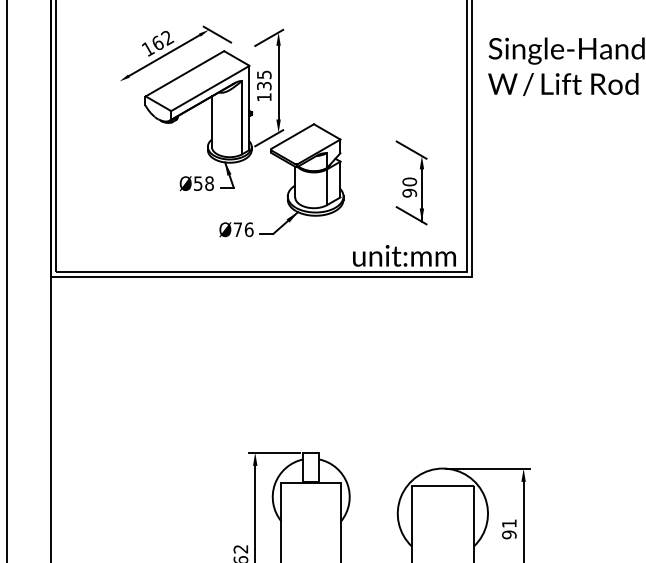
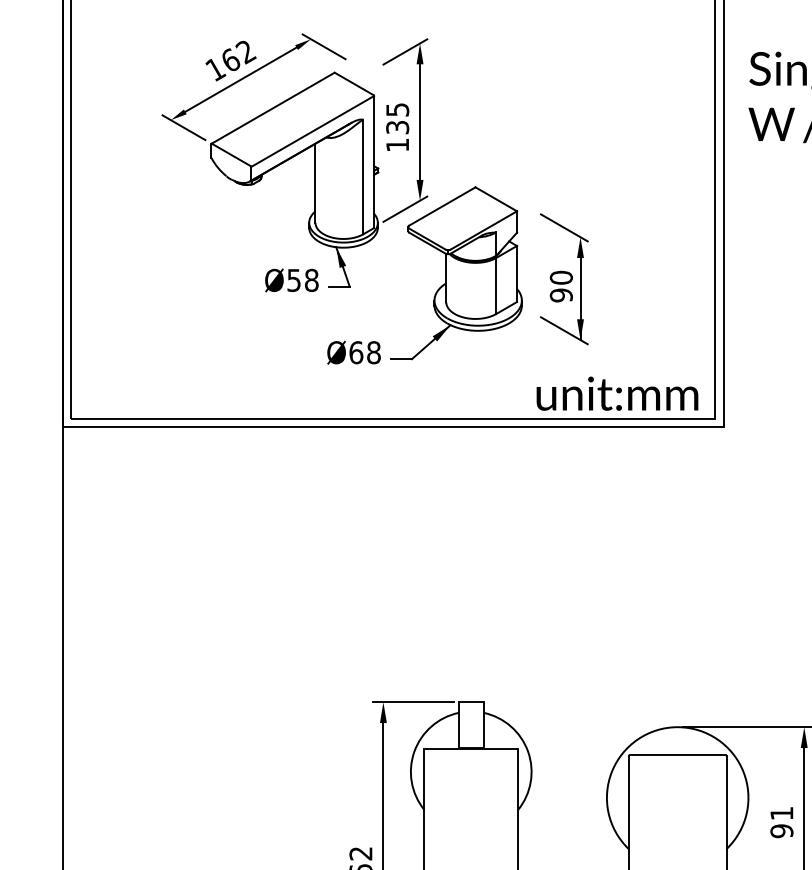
line: (127, 86) -> (183, 128), added
part: (411, 182) -> (564, 278), moved
text: (243, 229) -> (365, 352), Ø76 -> Ø68

